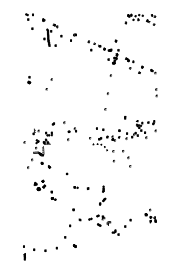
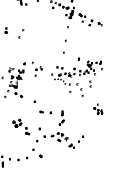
part: (156, 92) -> (90, 83), moved
part: (44, 189) -> (20, 126), moved
part: (150, 215) -> (98, 108), moved

